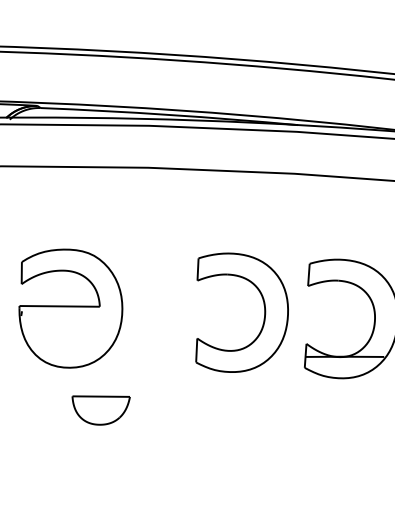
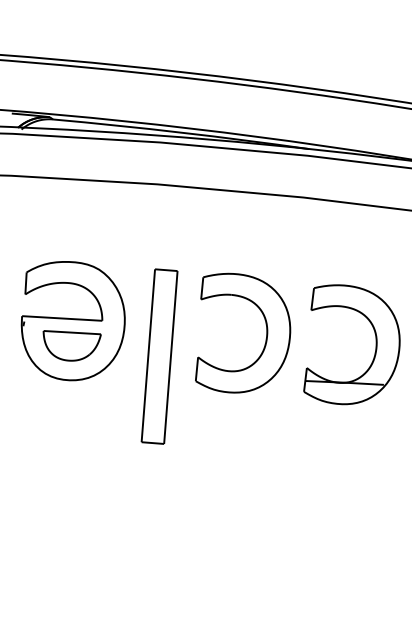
part: (158, 339) -> (159, 356), added
part: (101, 409) -> (71, 345), moved

